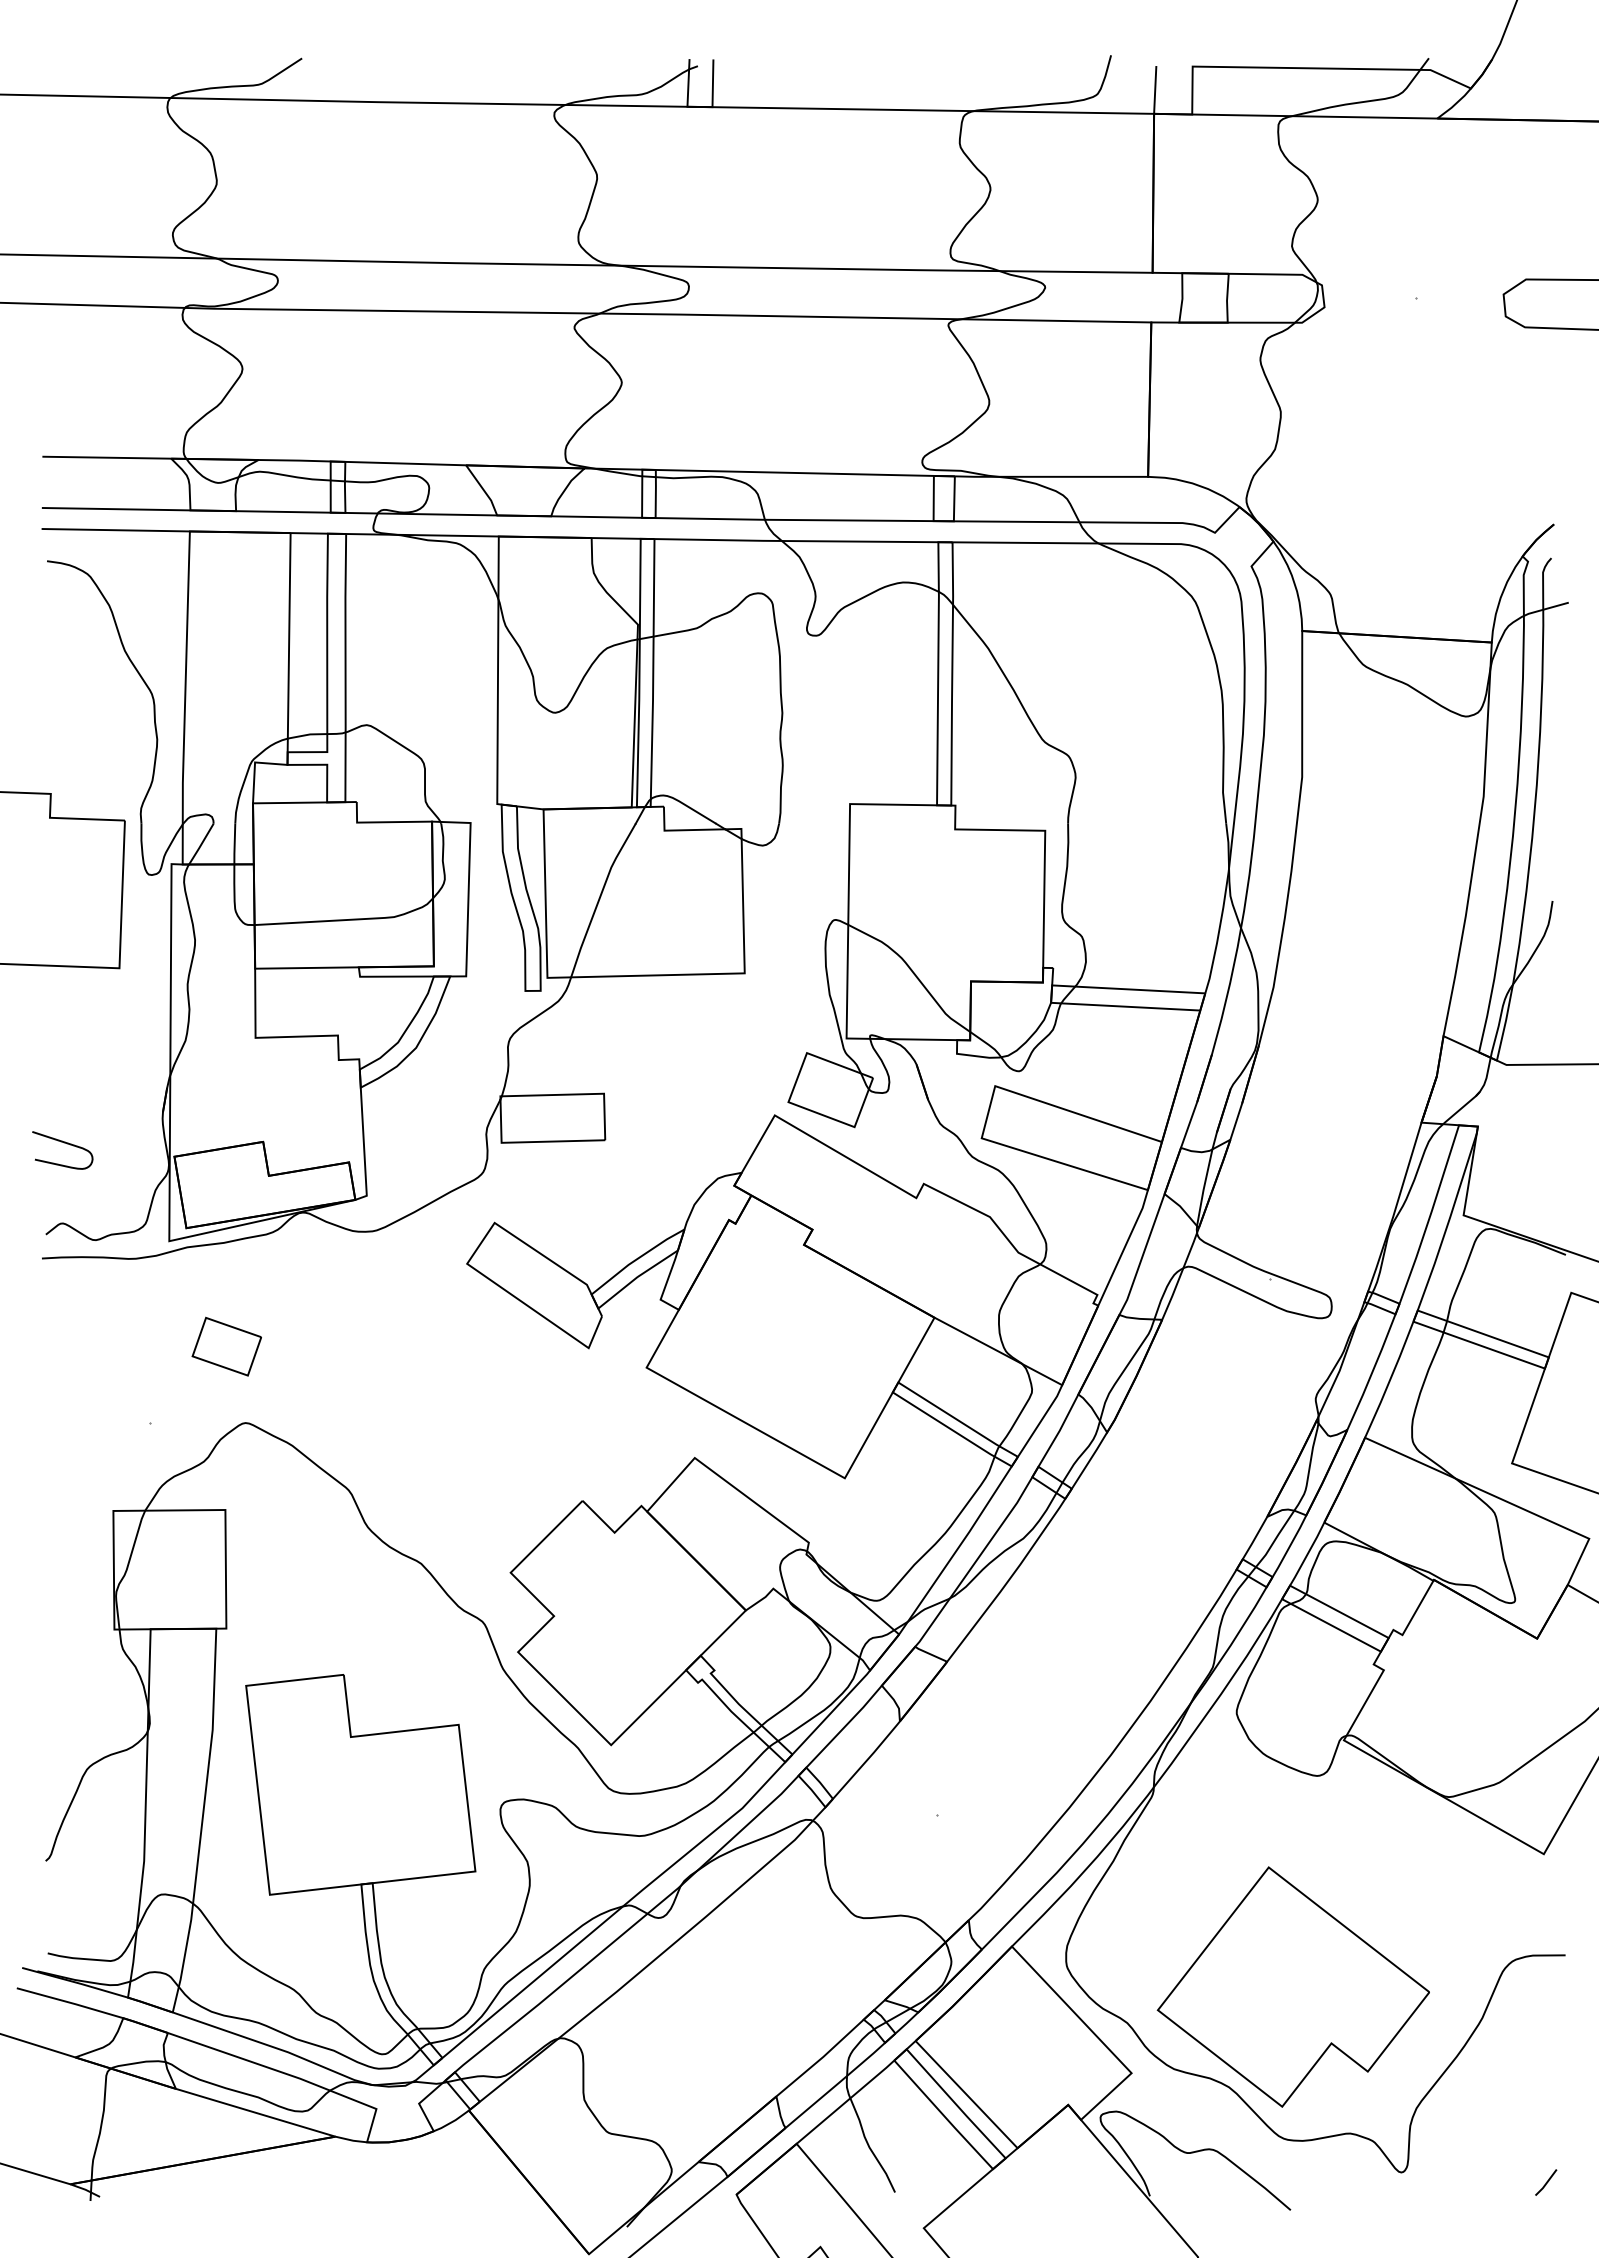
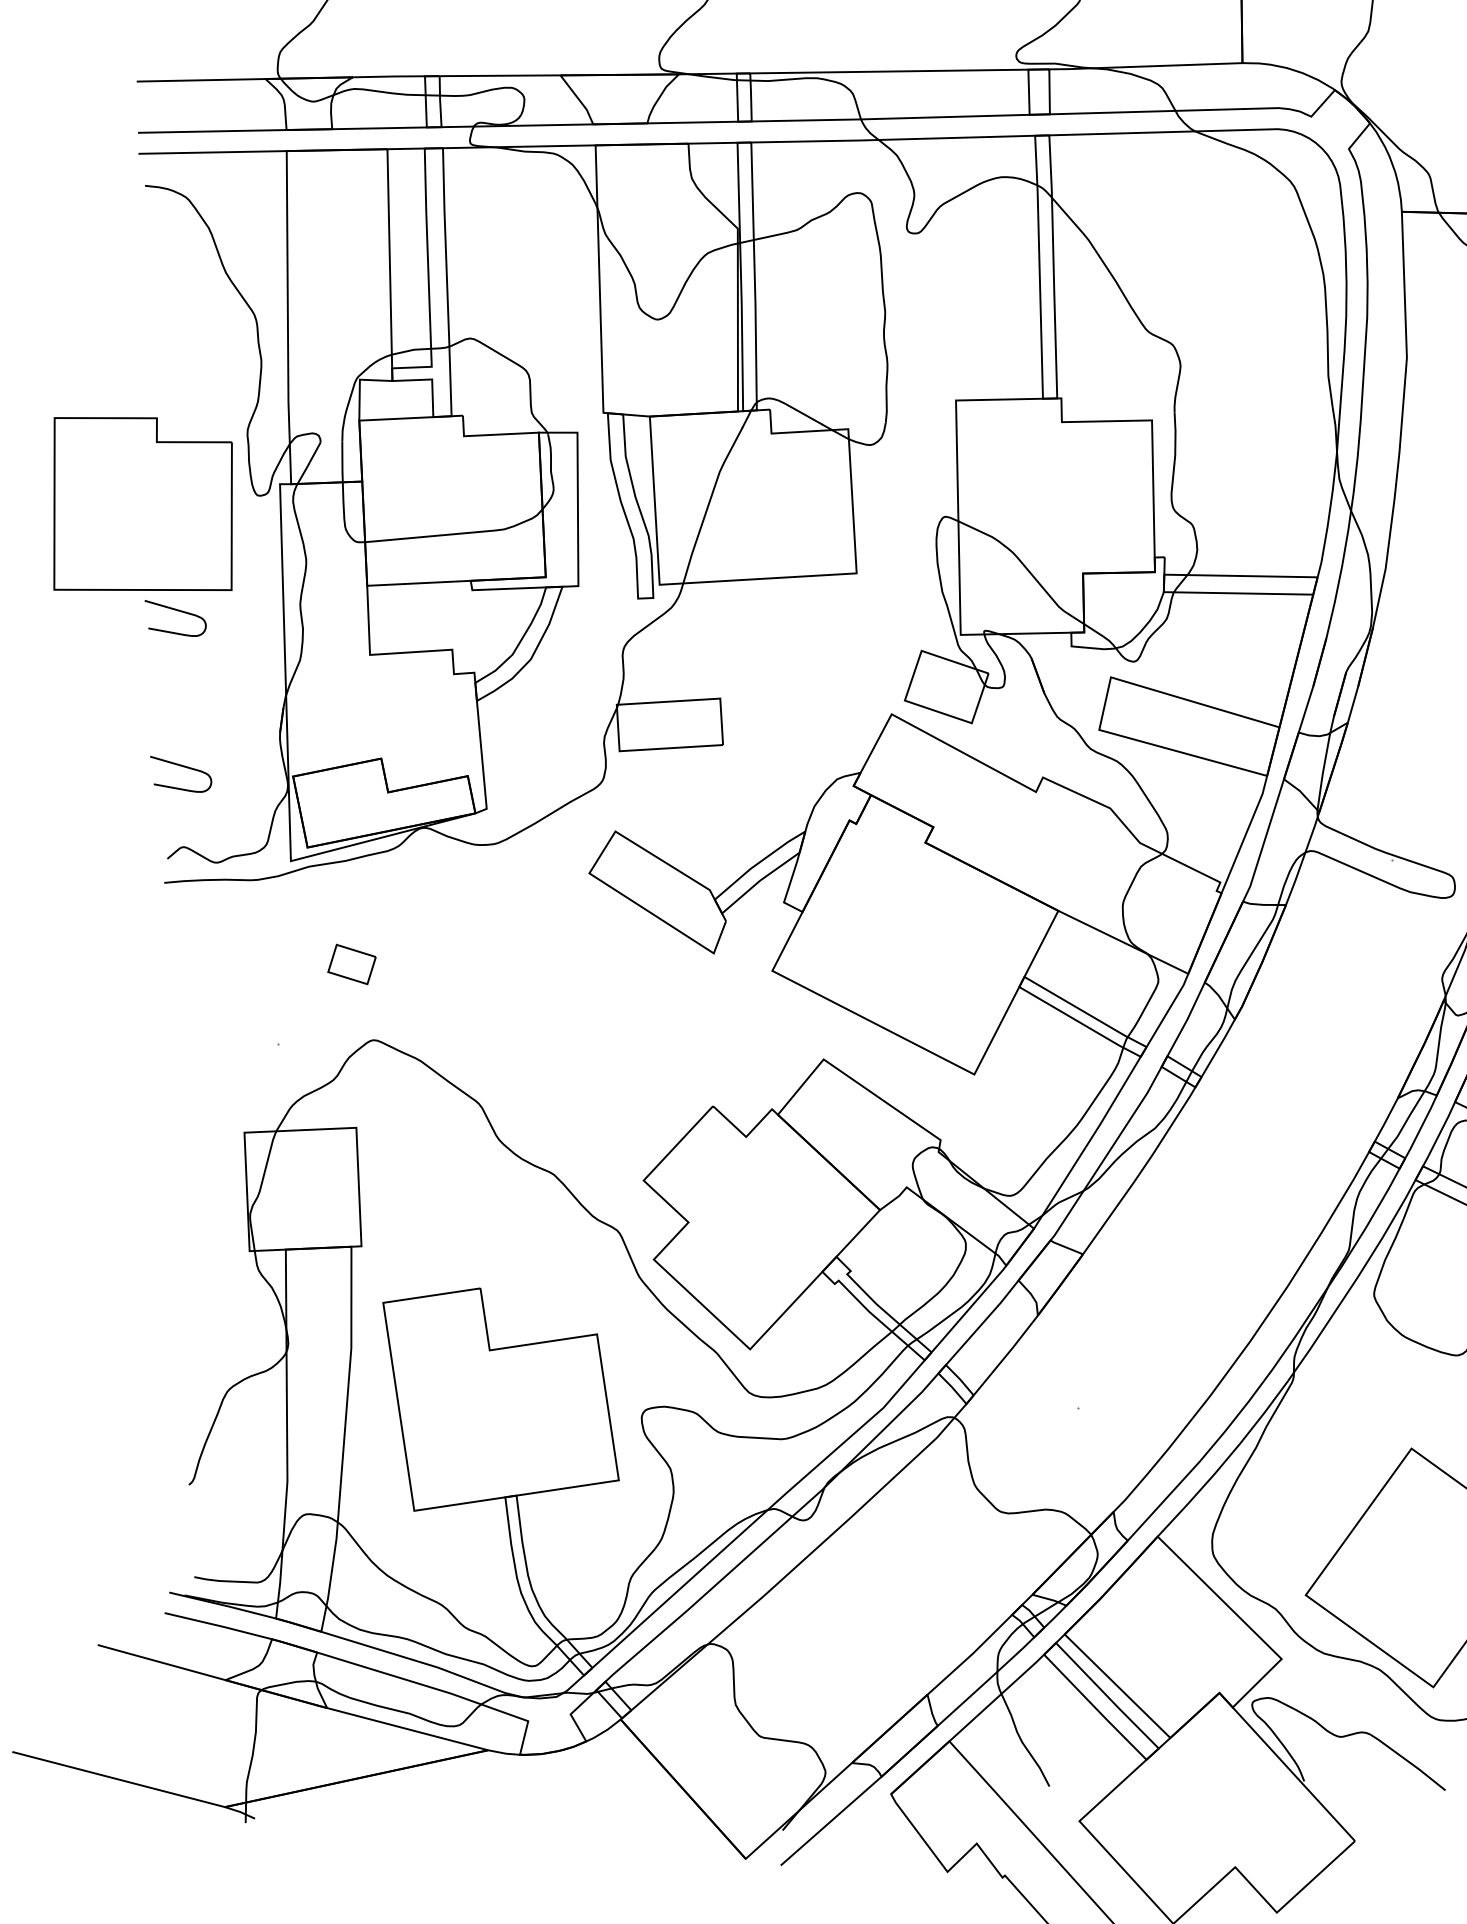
curve: (64, 987) -> (177, 611), added
part: (226, 1346) -> (351, 964), size x0.7

